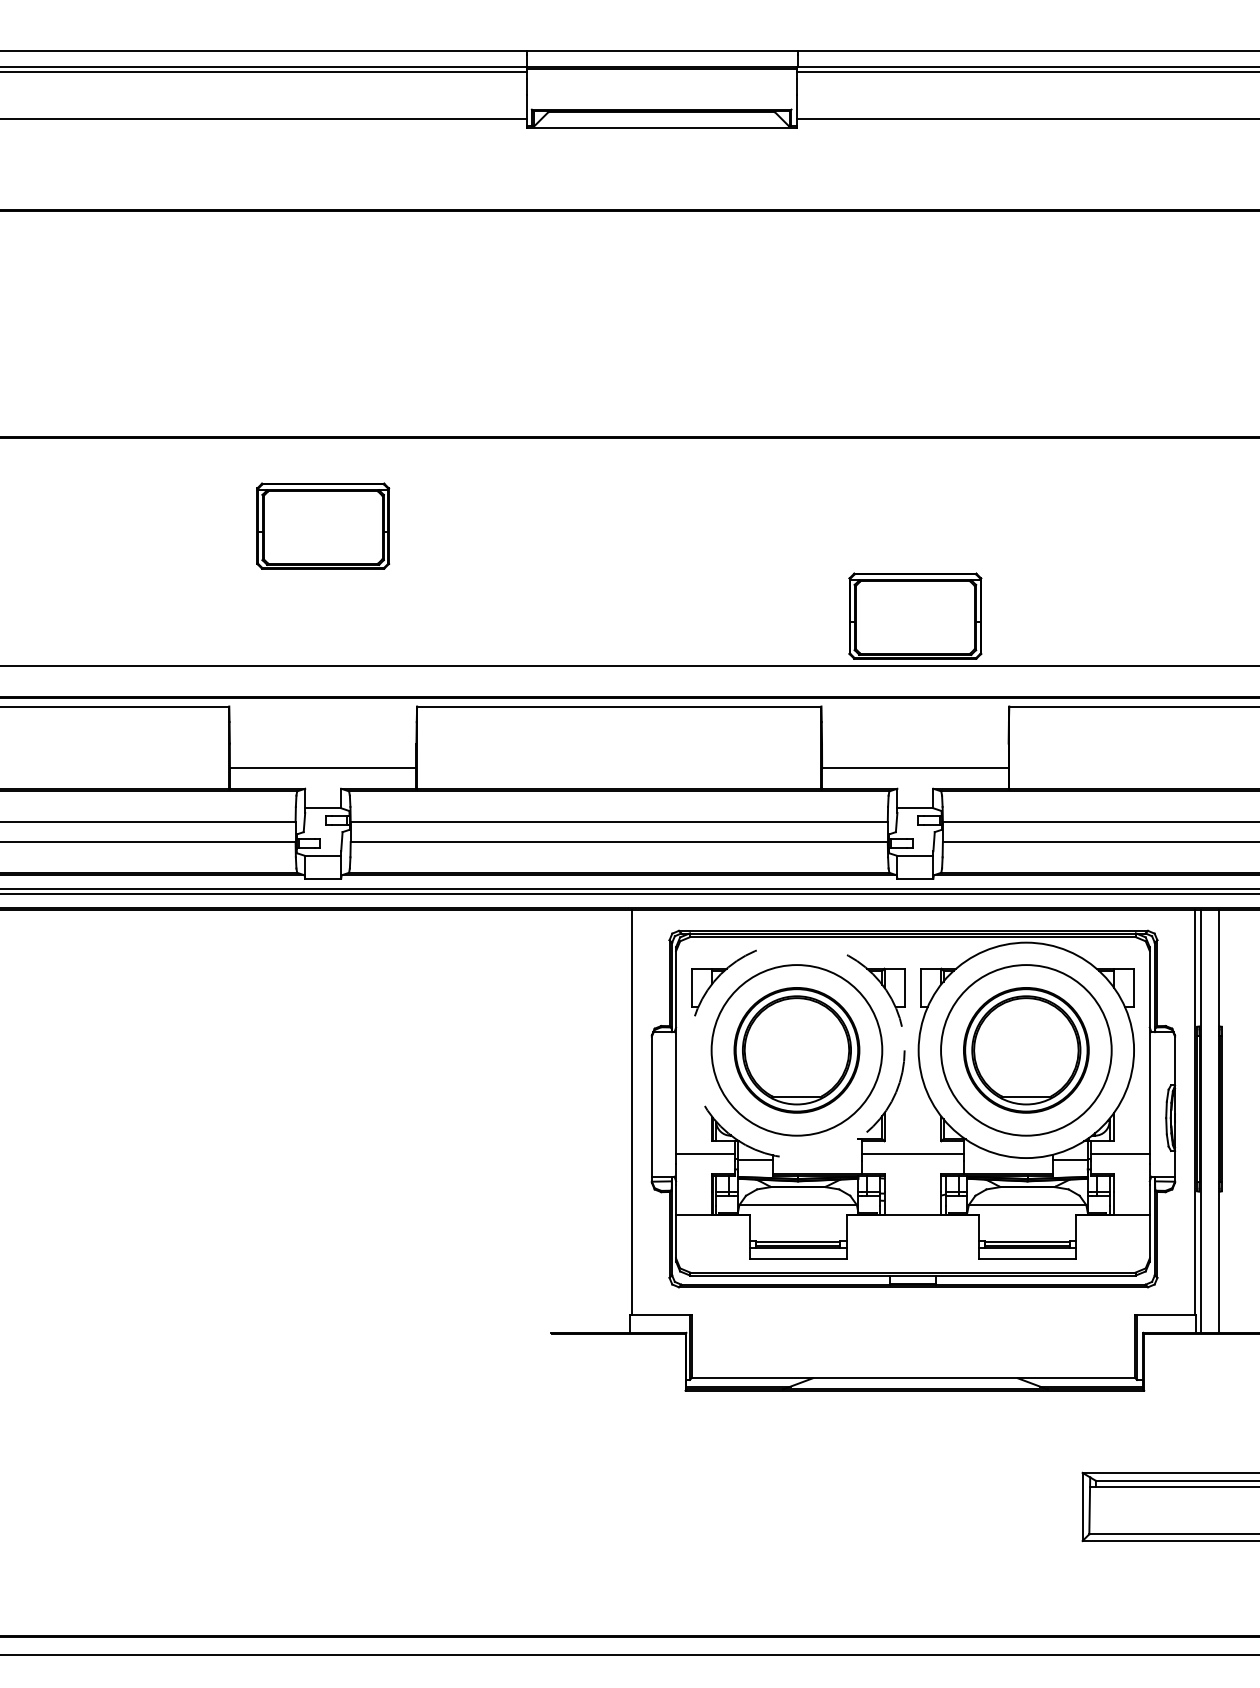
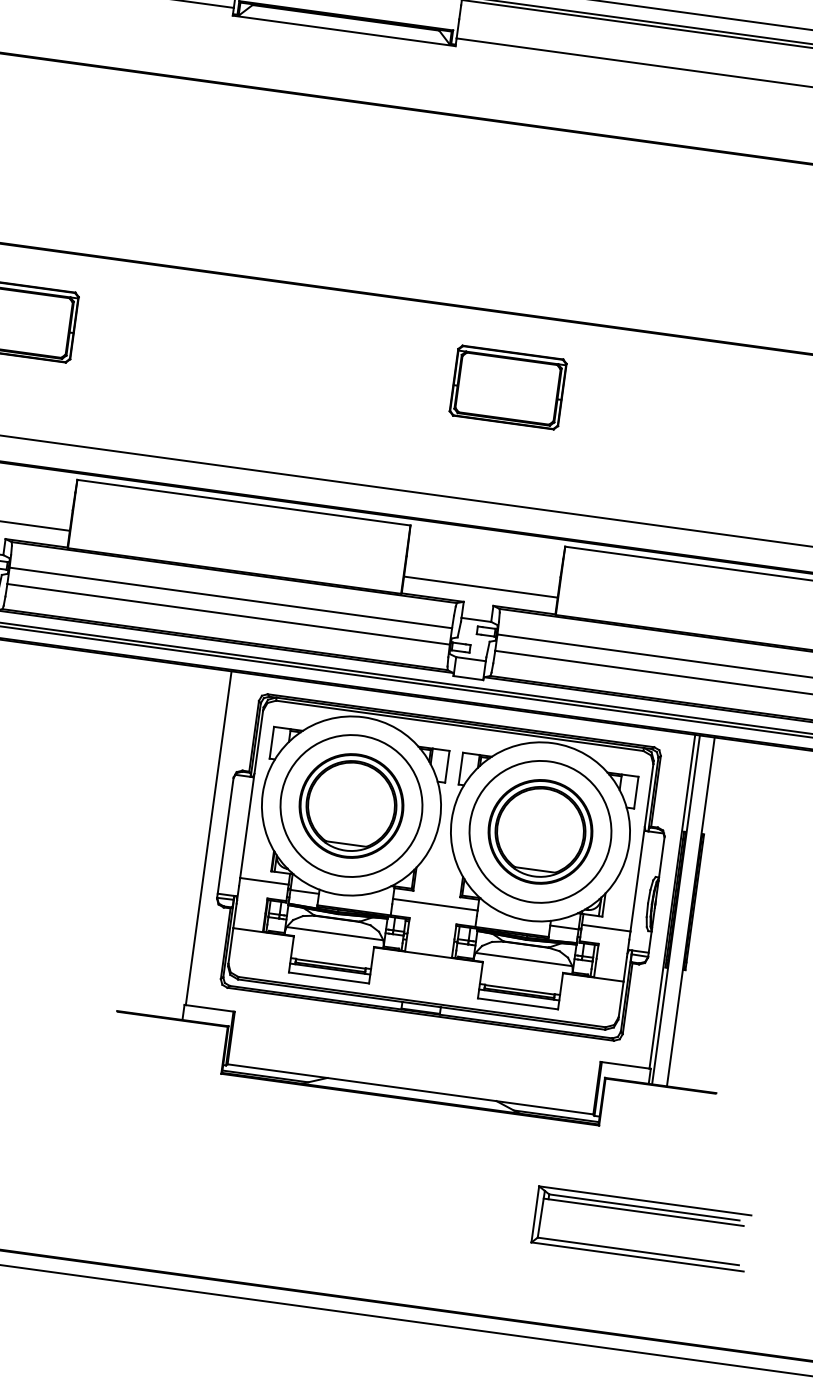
part: (915, 615) -> (508, 387), moved
circle: (796, 1050) -> (351, 806), dashed -> solid

